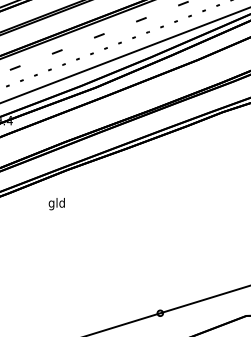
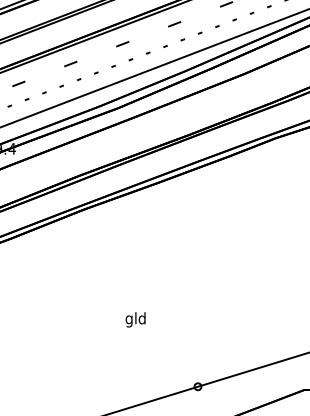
text: (56, 204) -> (135, 320), moved

